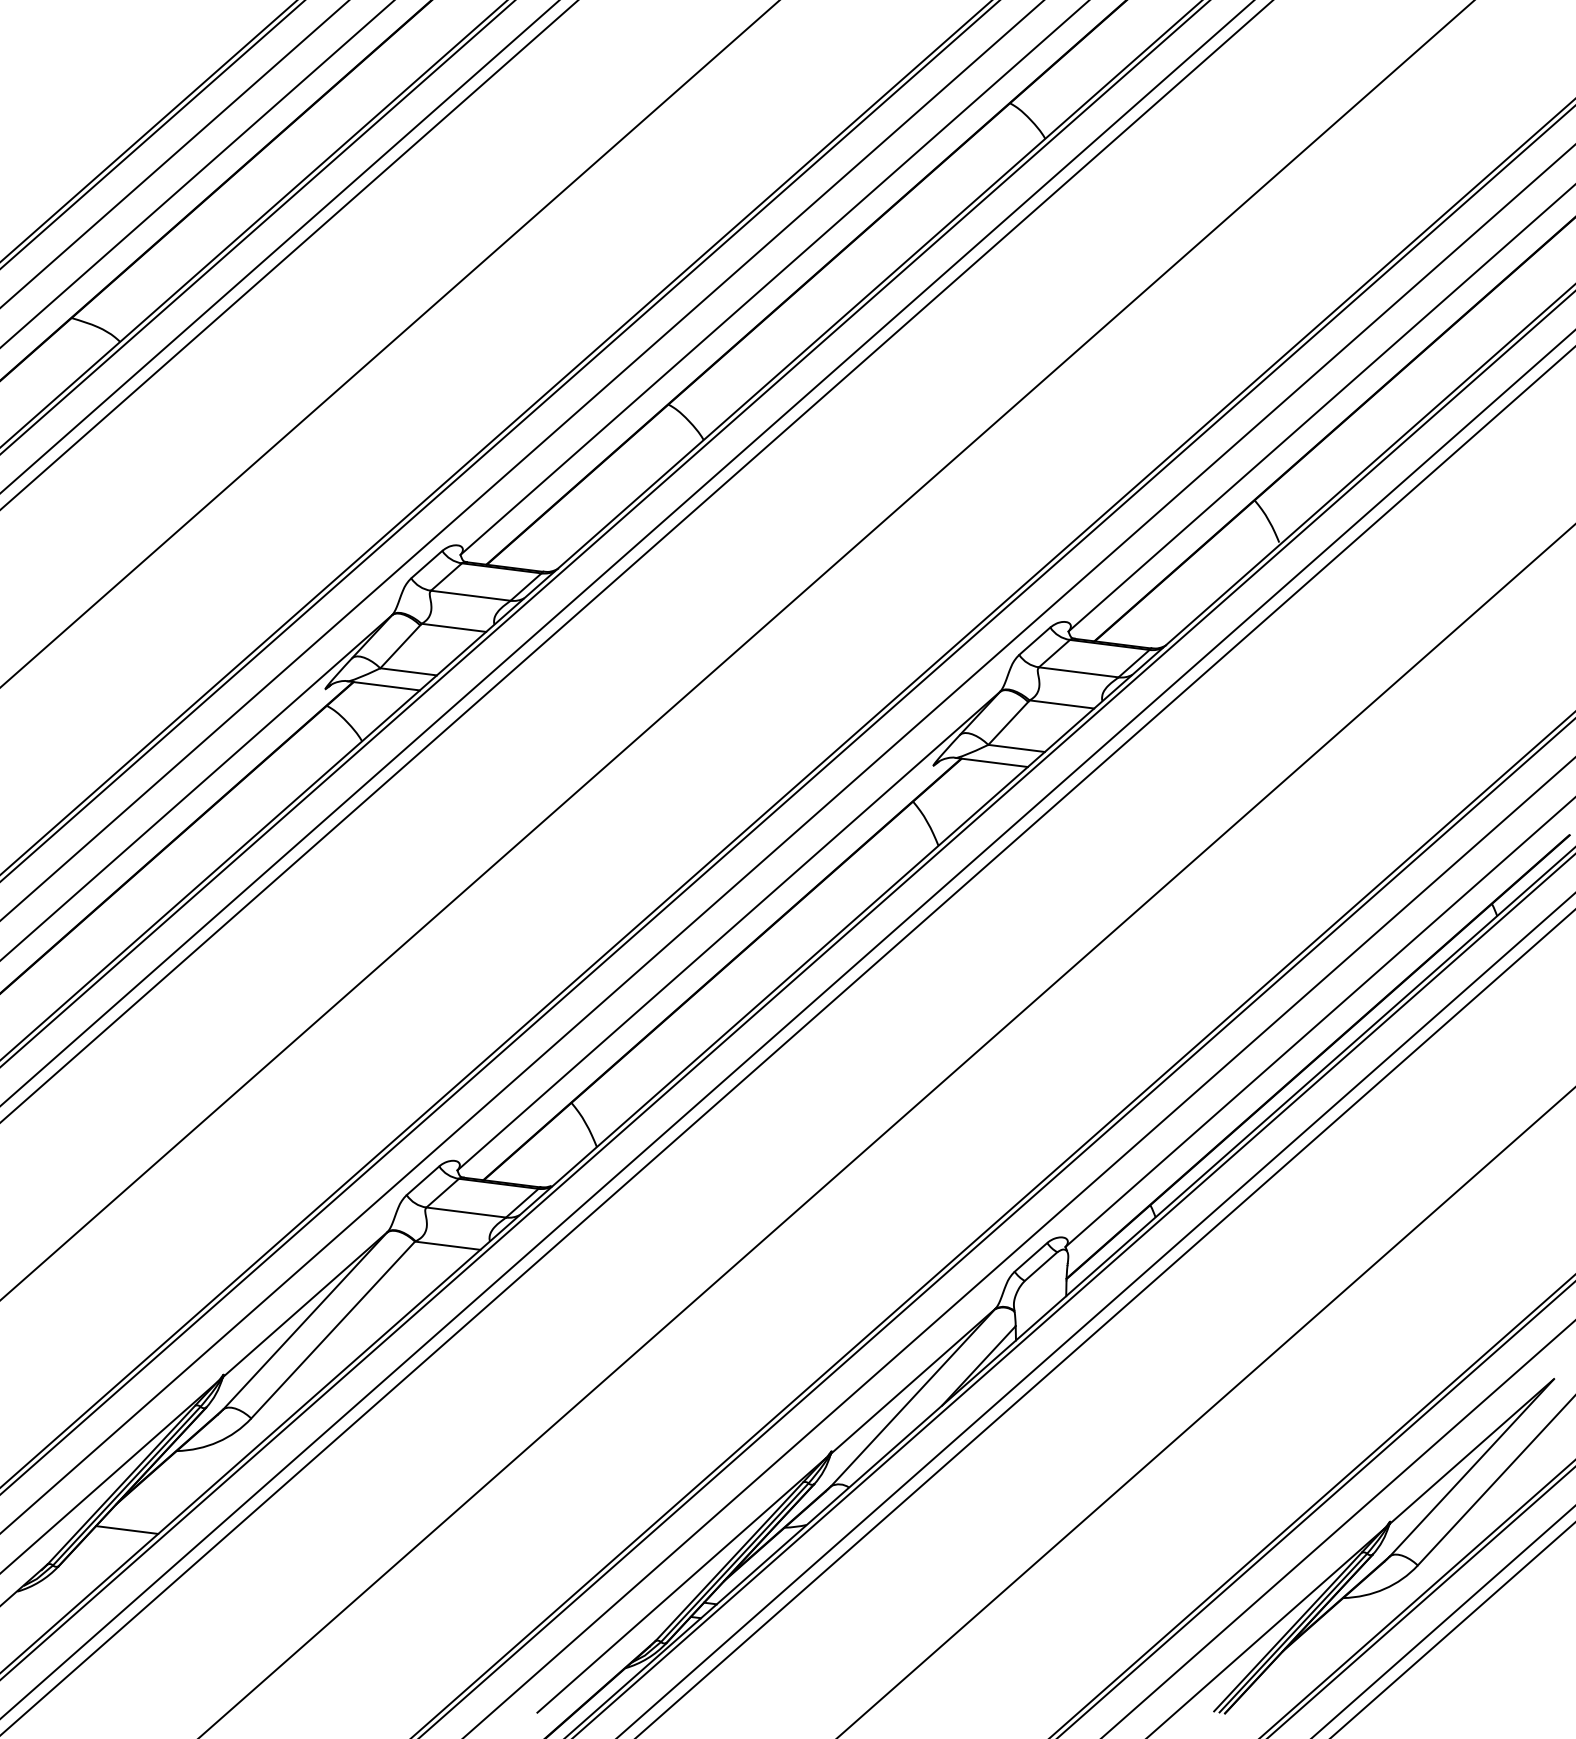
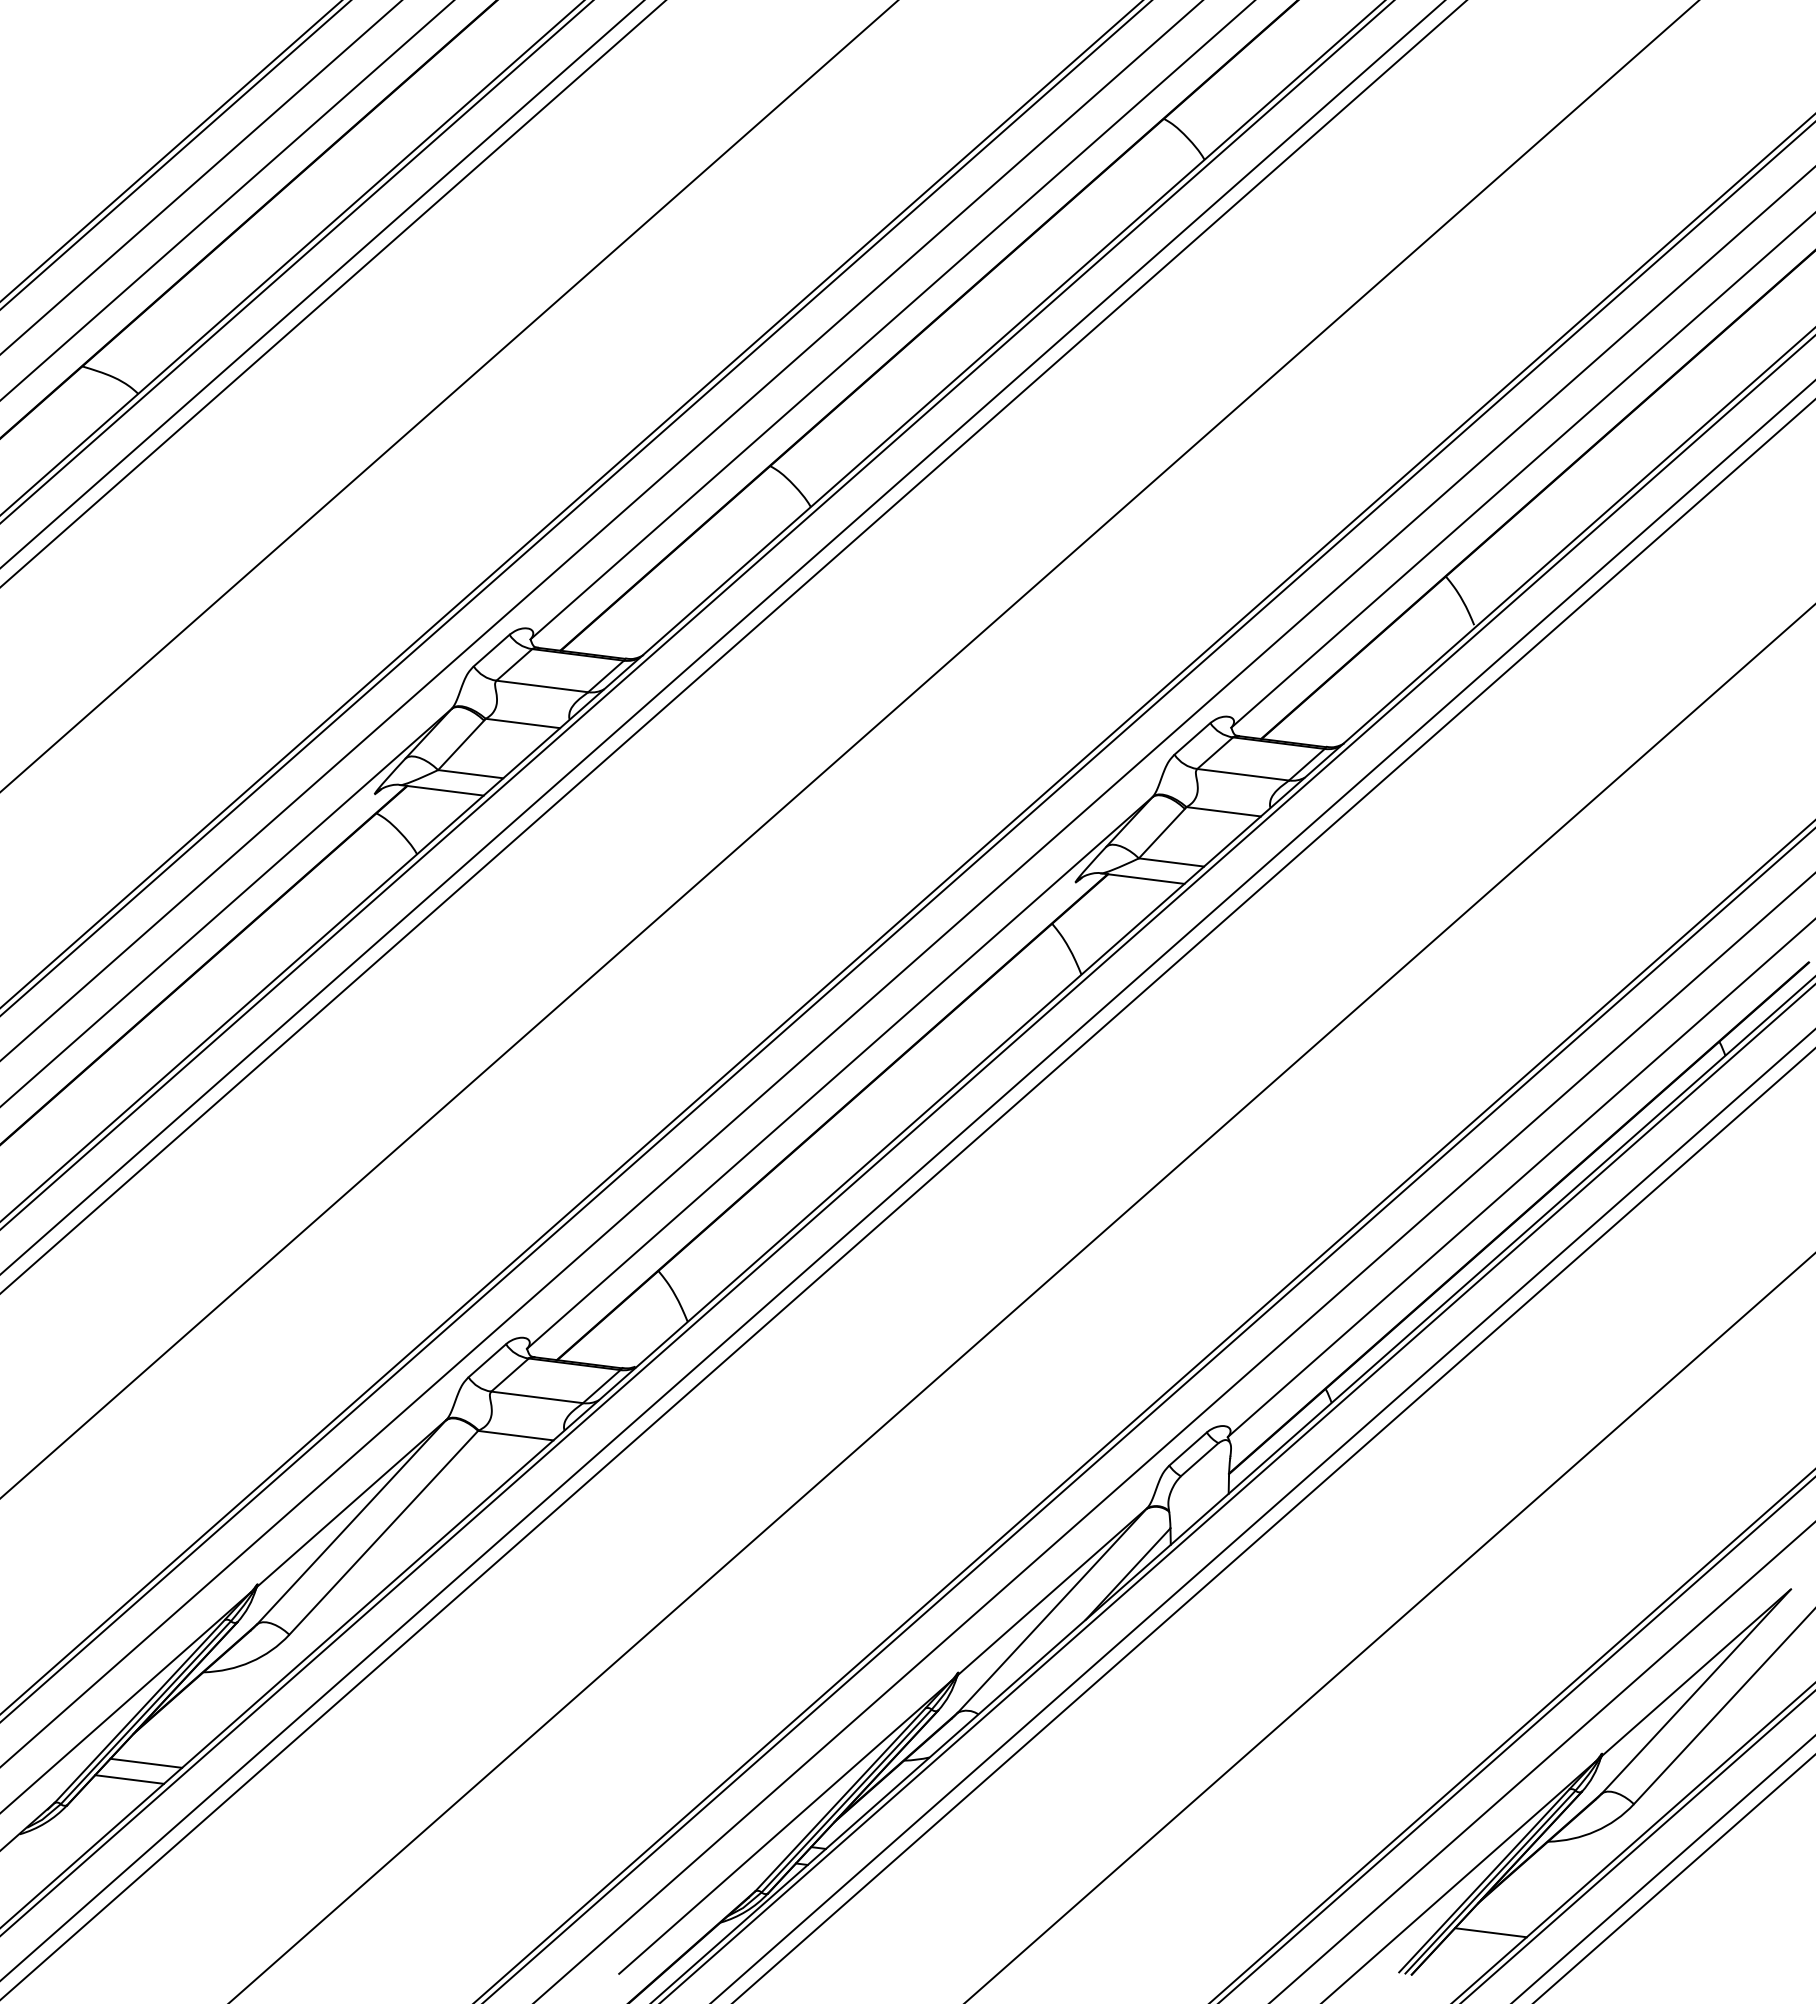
line: (112, 1544) -> (129, 1779), added
line: (1293, 1676) -> (1490, 1932), added

